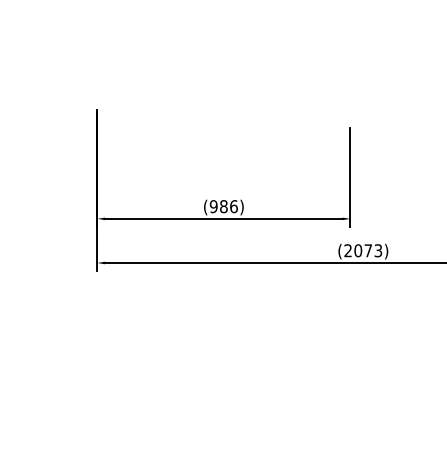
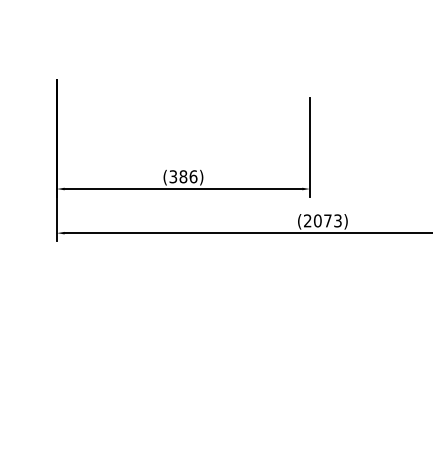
text: (213, 206) -> (173, 176), (986) -> (386)

